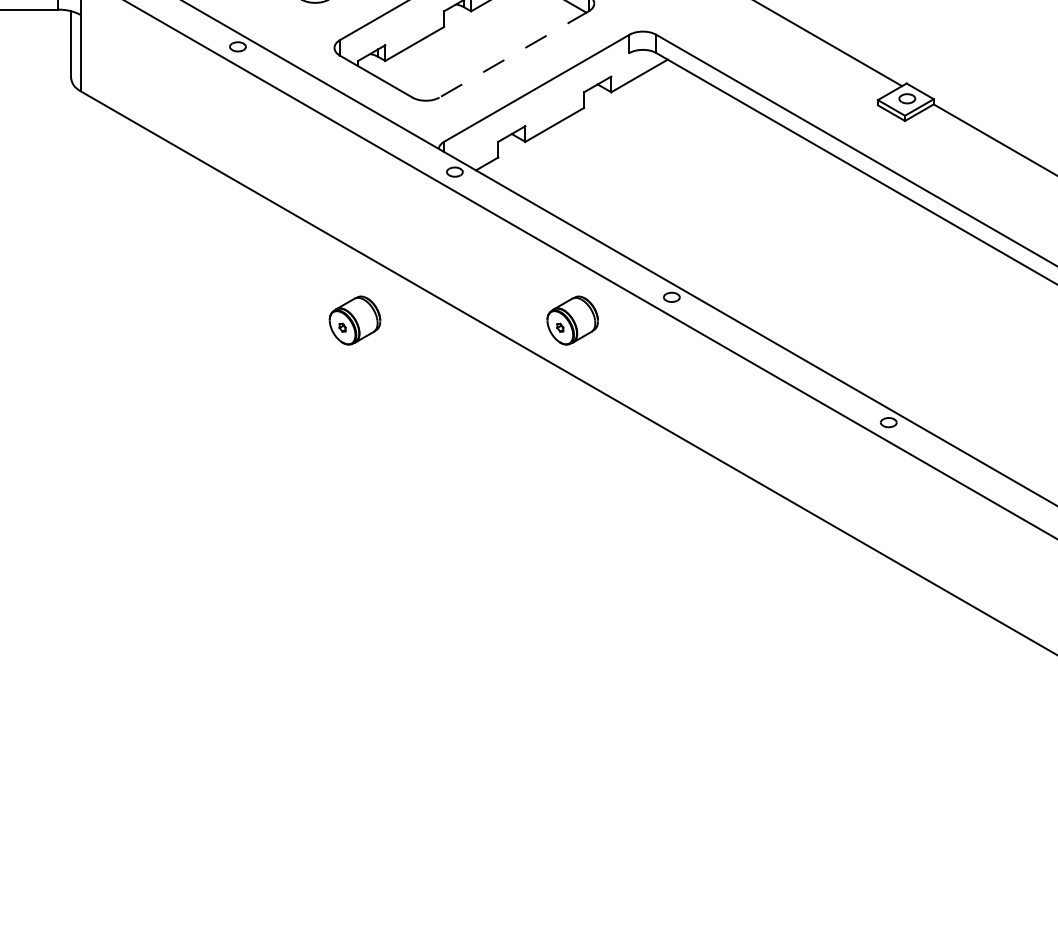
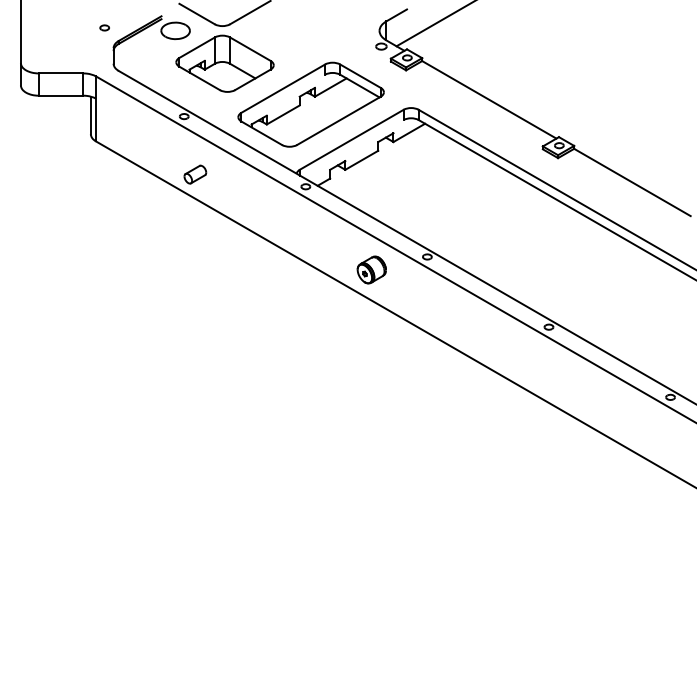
line: (513, 55) -> (338, 121), dashed -> solid
part: (258, 150) -> (195, 174), added
part: (354, 319) -> (249, 269), removed

